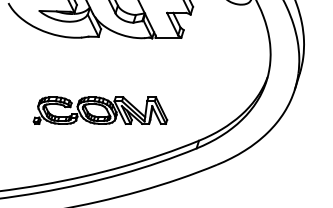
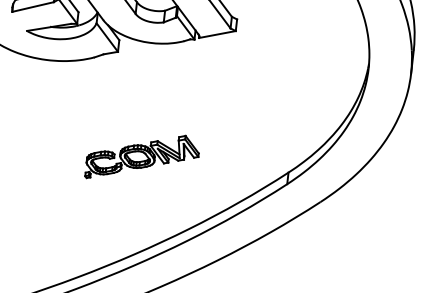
part: (100, 110) -> (140, 156), size x0.6

